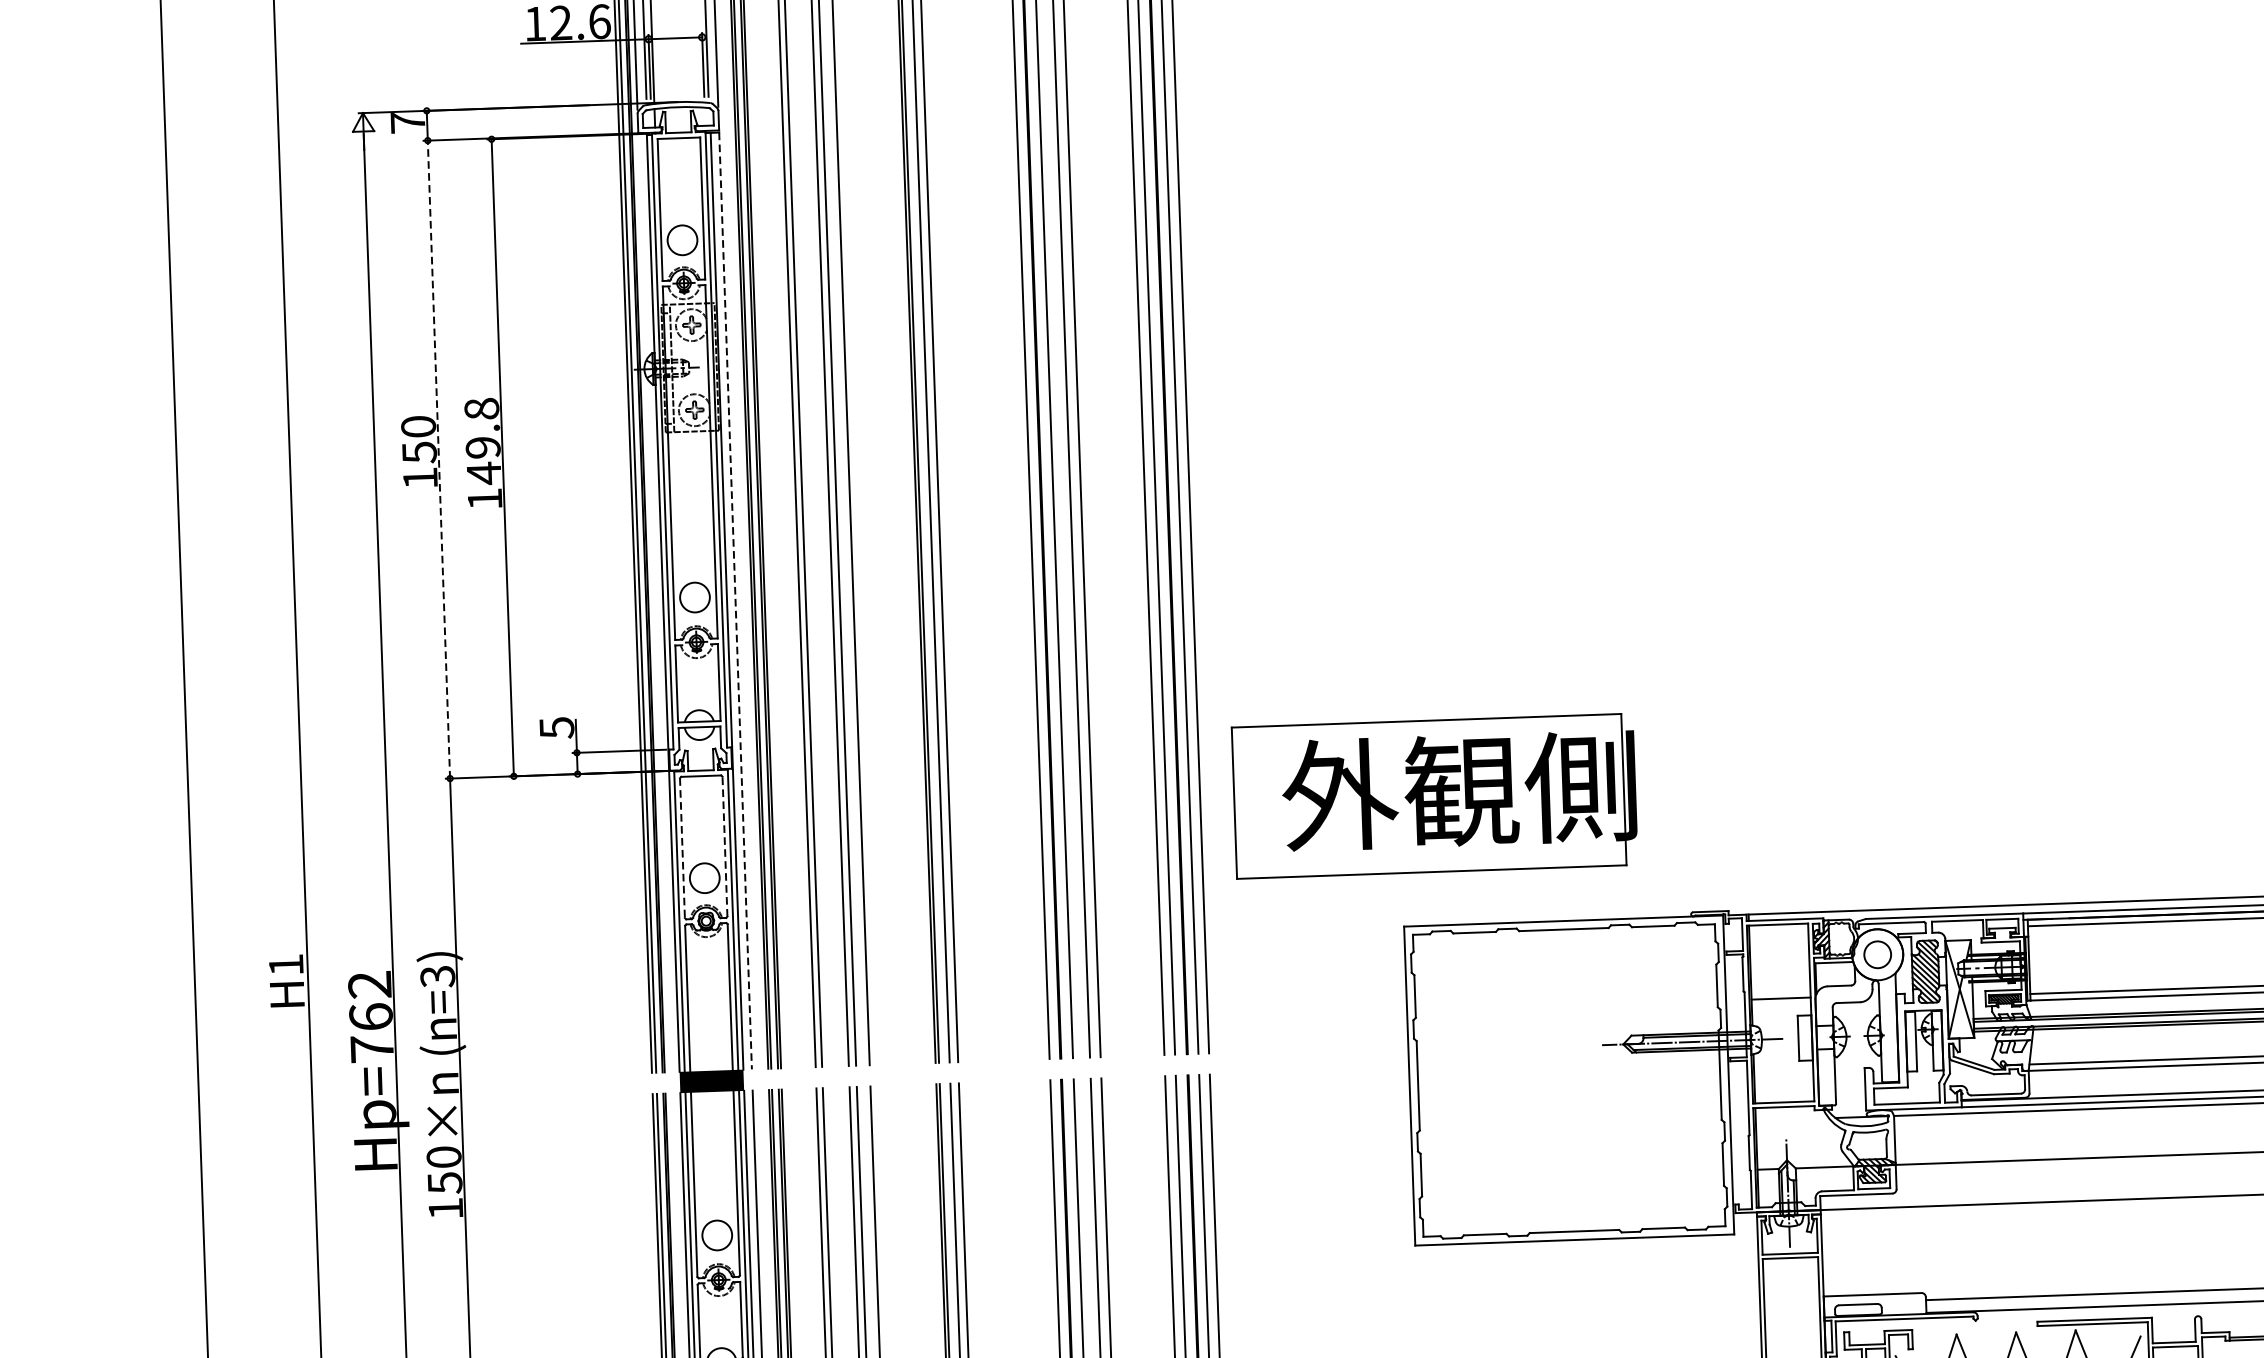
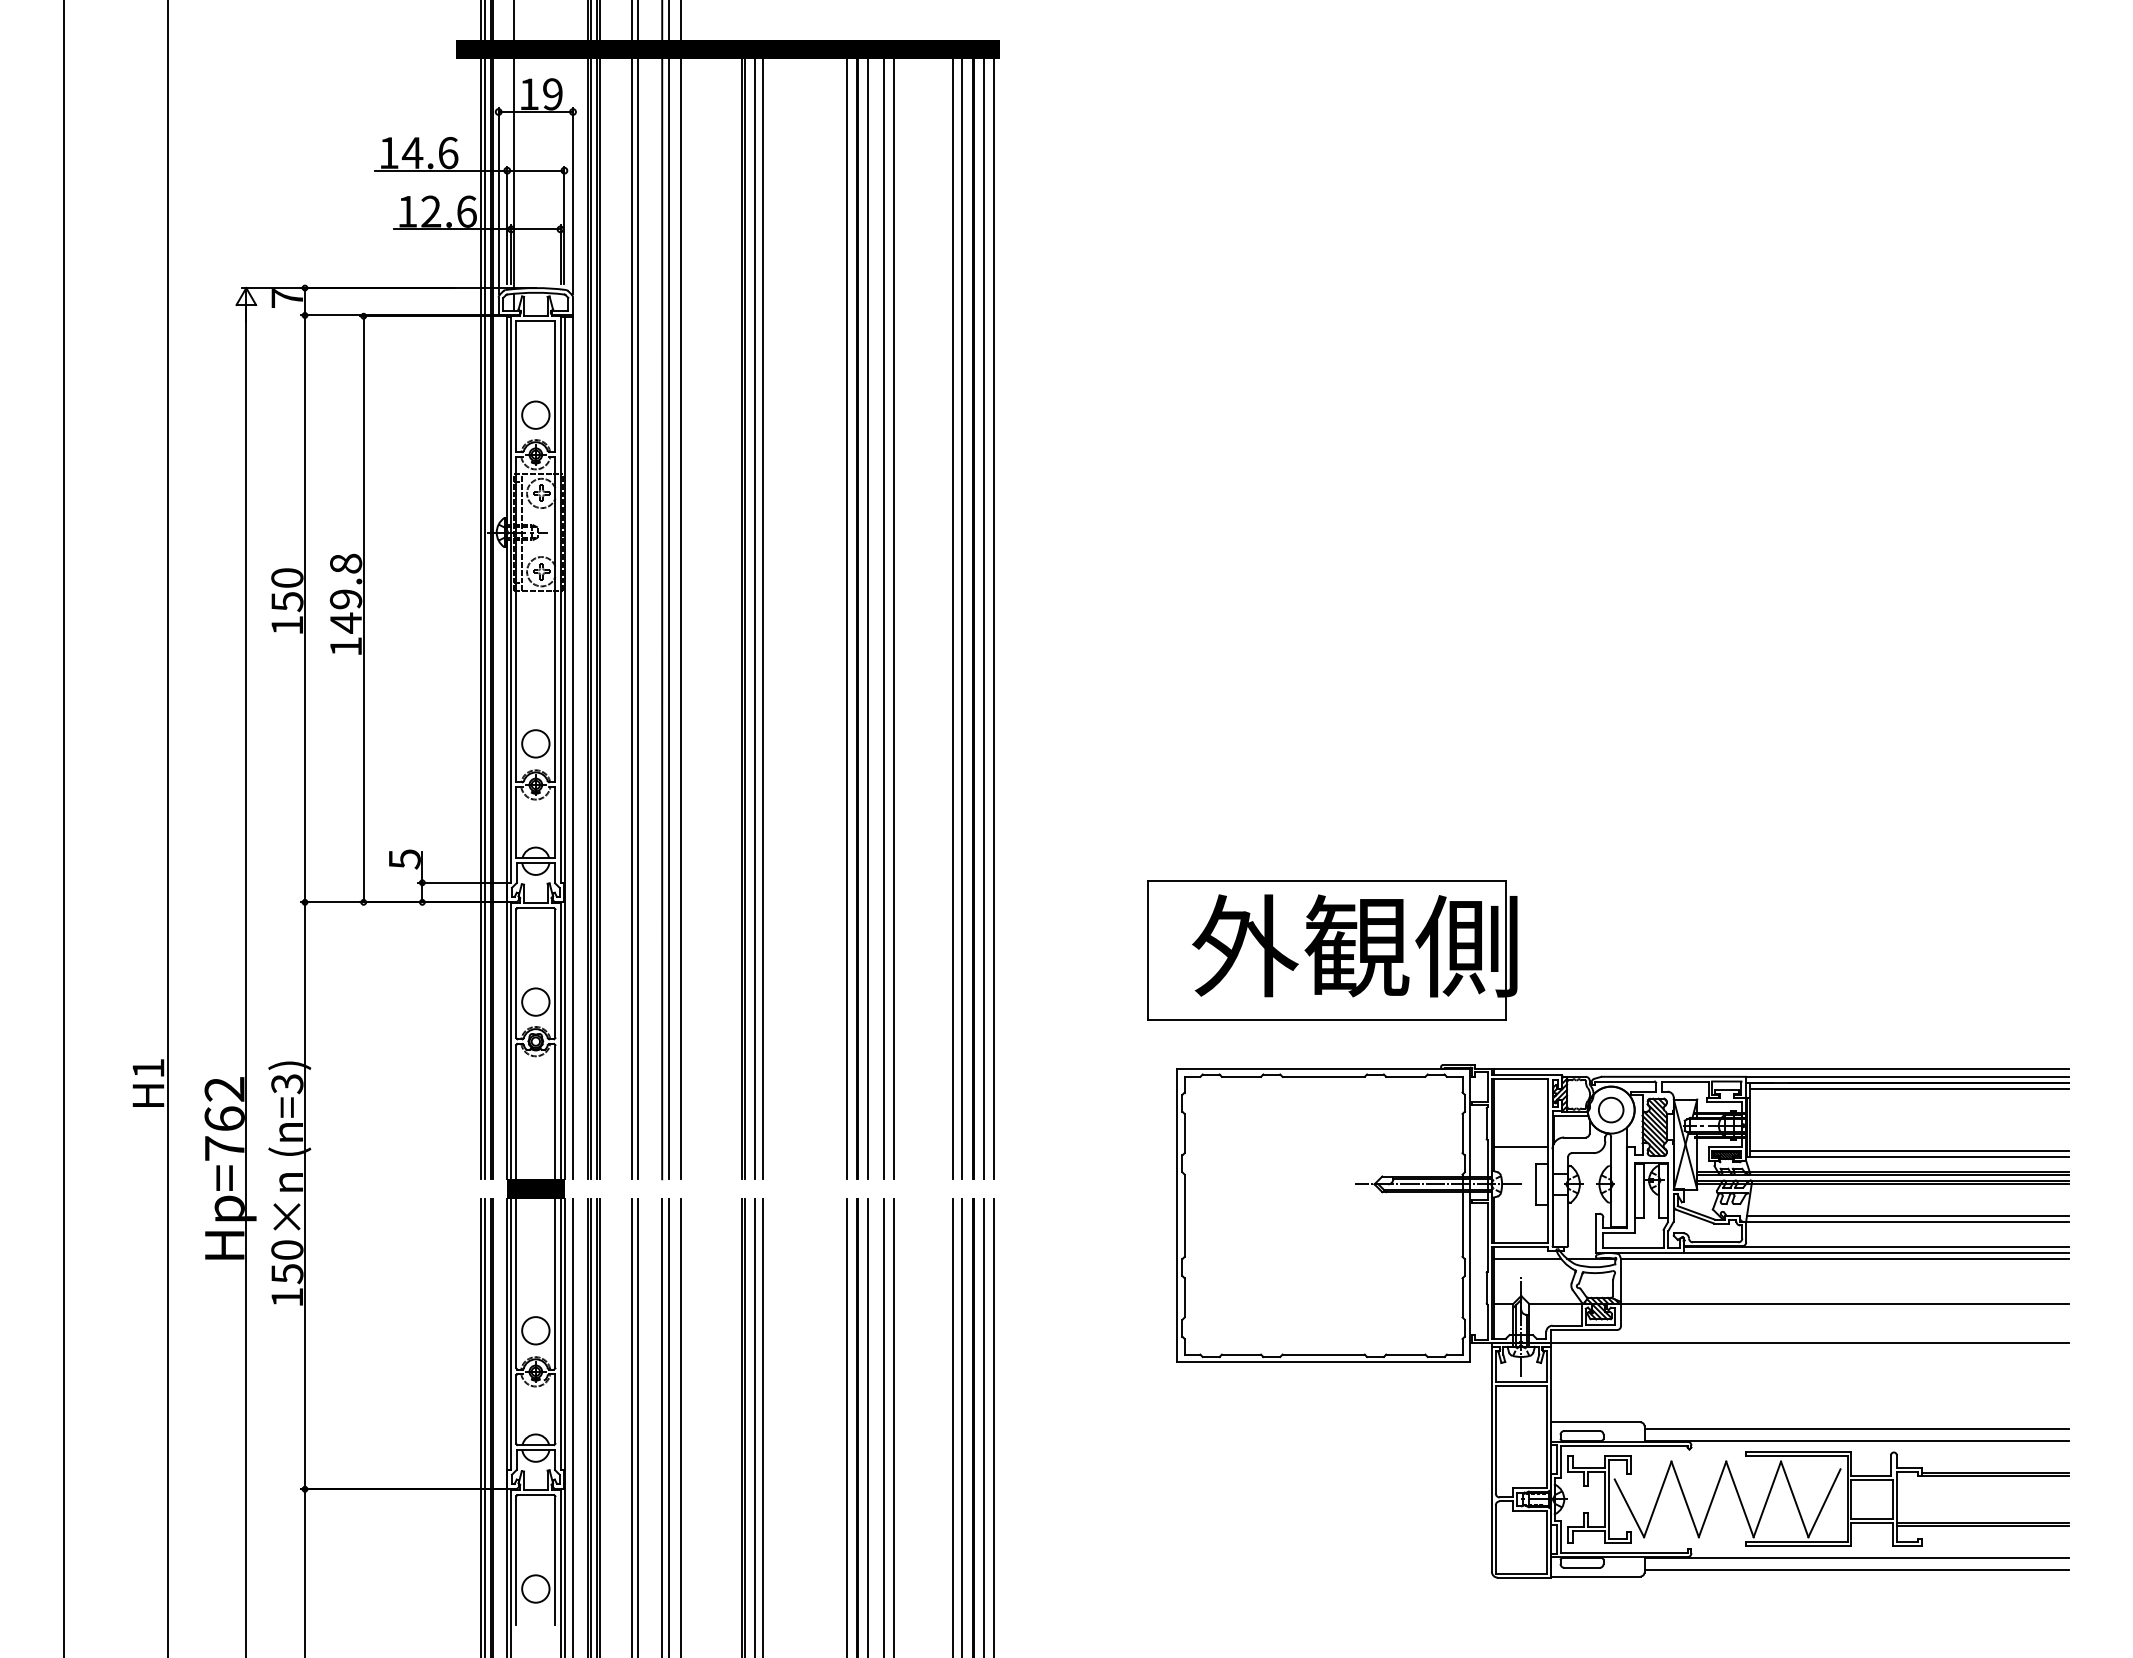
line: (439, 459) -> (305, 608), dashed -> solid
line: (736, 601) -> (573, 748), dashed -> solid
part: (1435, 796) -> (1332, 950), moved
line: (725, 846) -> (555, 973), dashed -> solid
line: (682, 848) -> (516, 974), dashed -> solid
line: (1792, 1119) -> (1527, 1258), added

